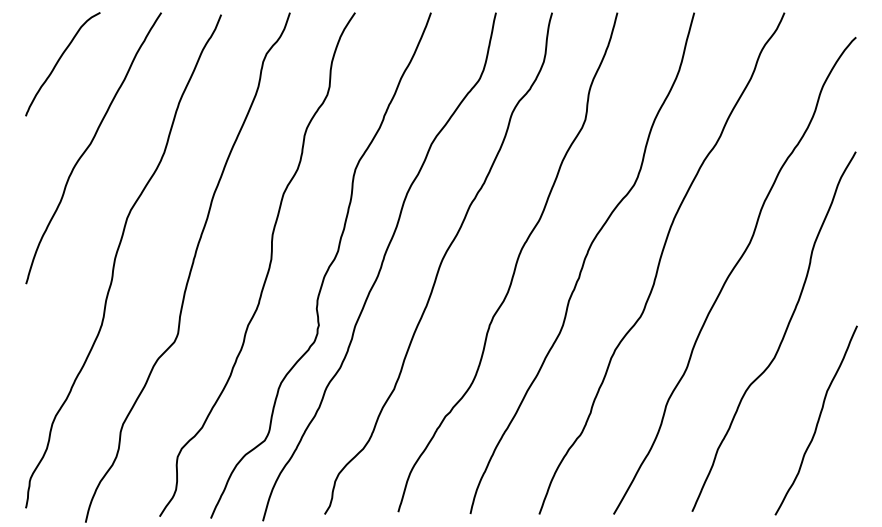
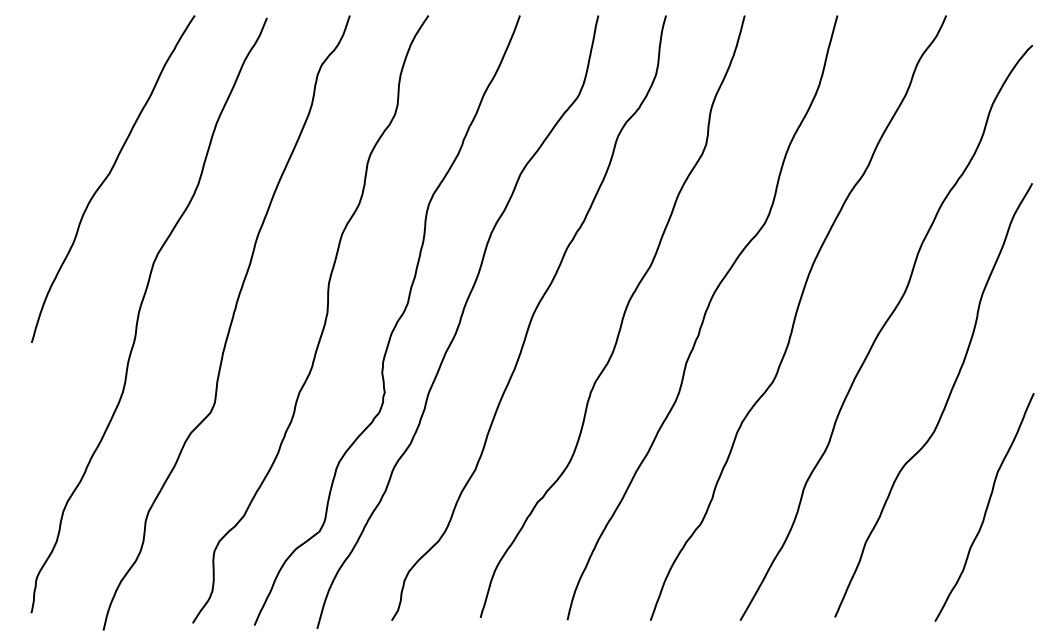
curve: (59, 61) -> (71, 74), removed

